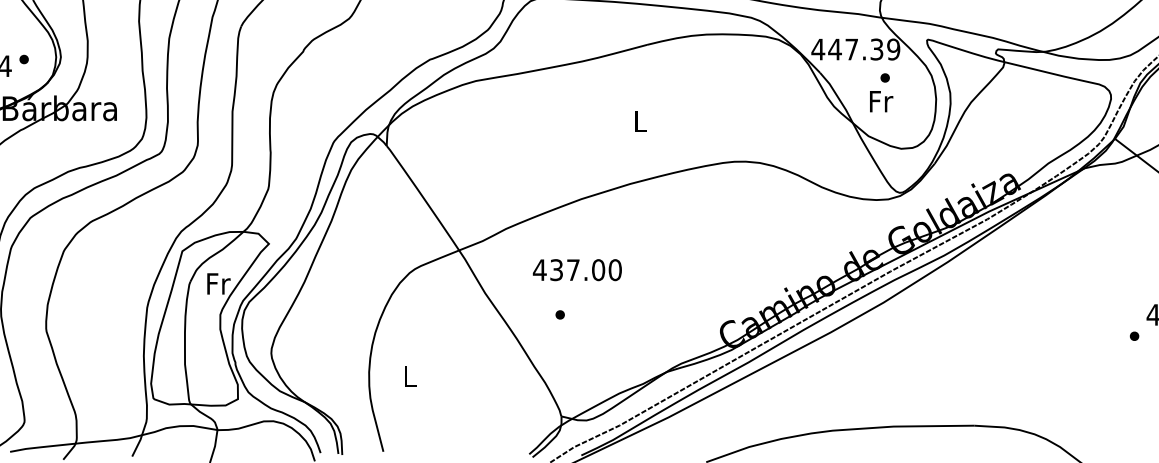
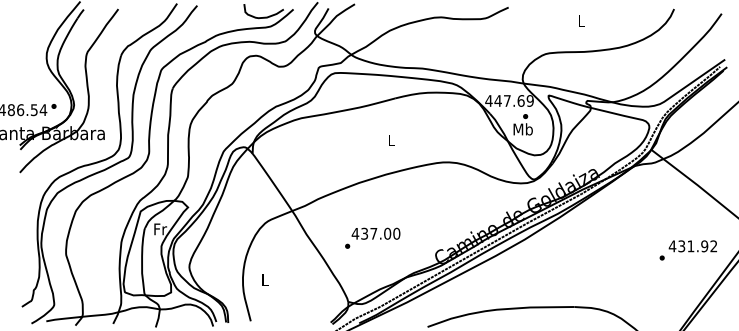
text: (875, 48) -> (520, 100), 447.39 -> 447.69
text: (879, 101) -> (522, 129), Fr -> Mb
text: (576, 269) -> (375, 233), moved

